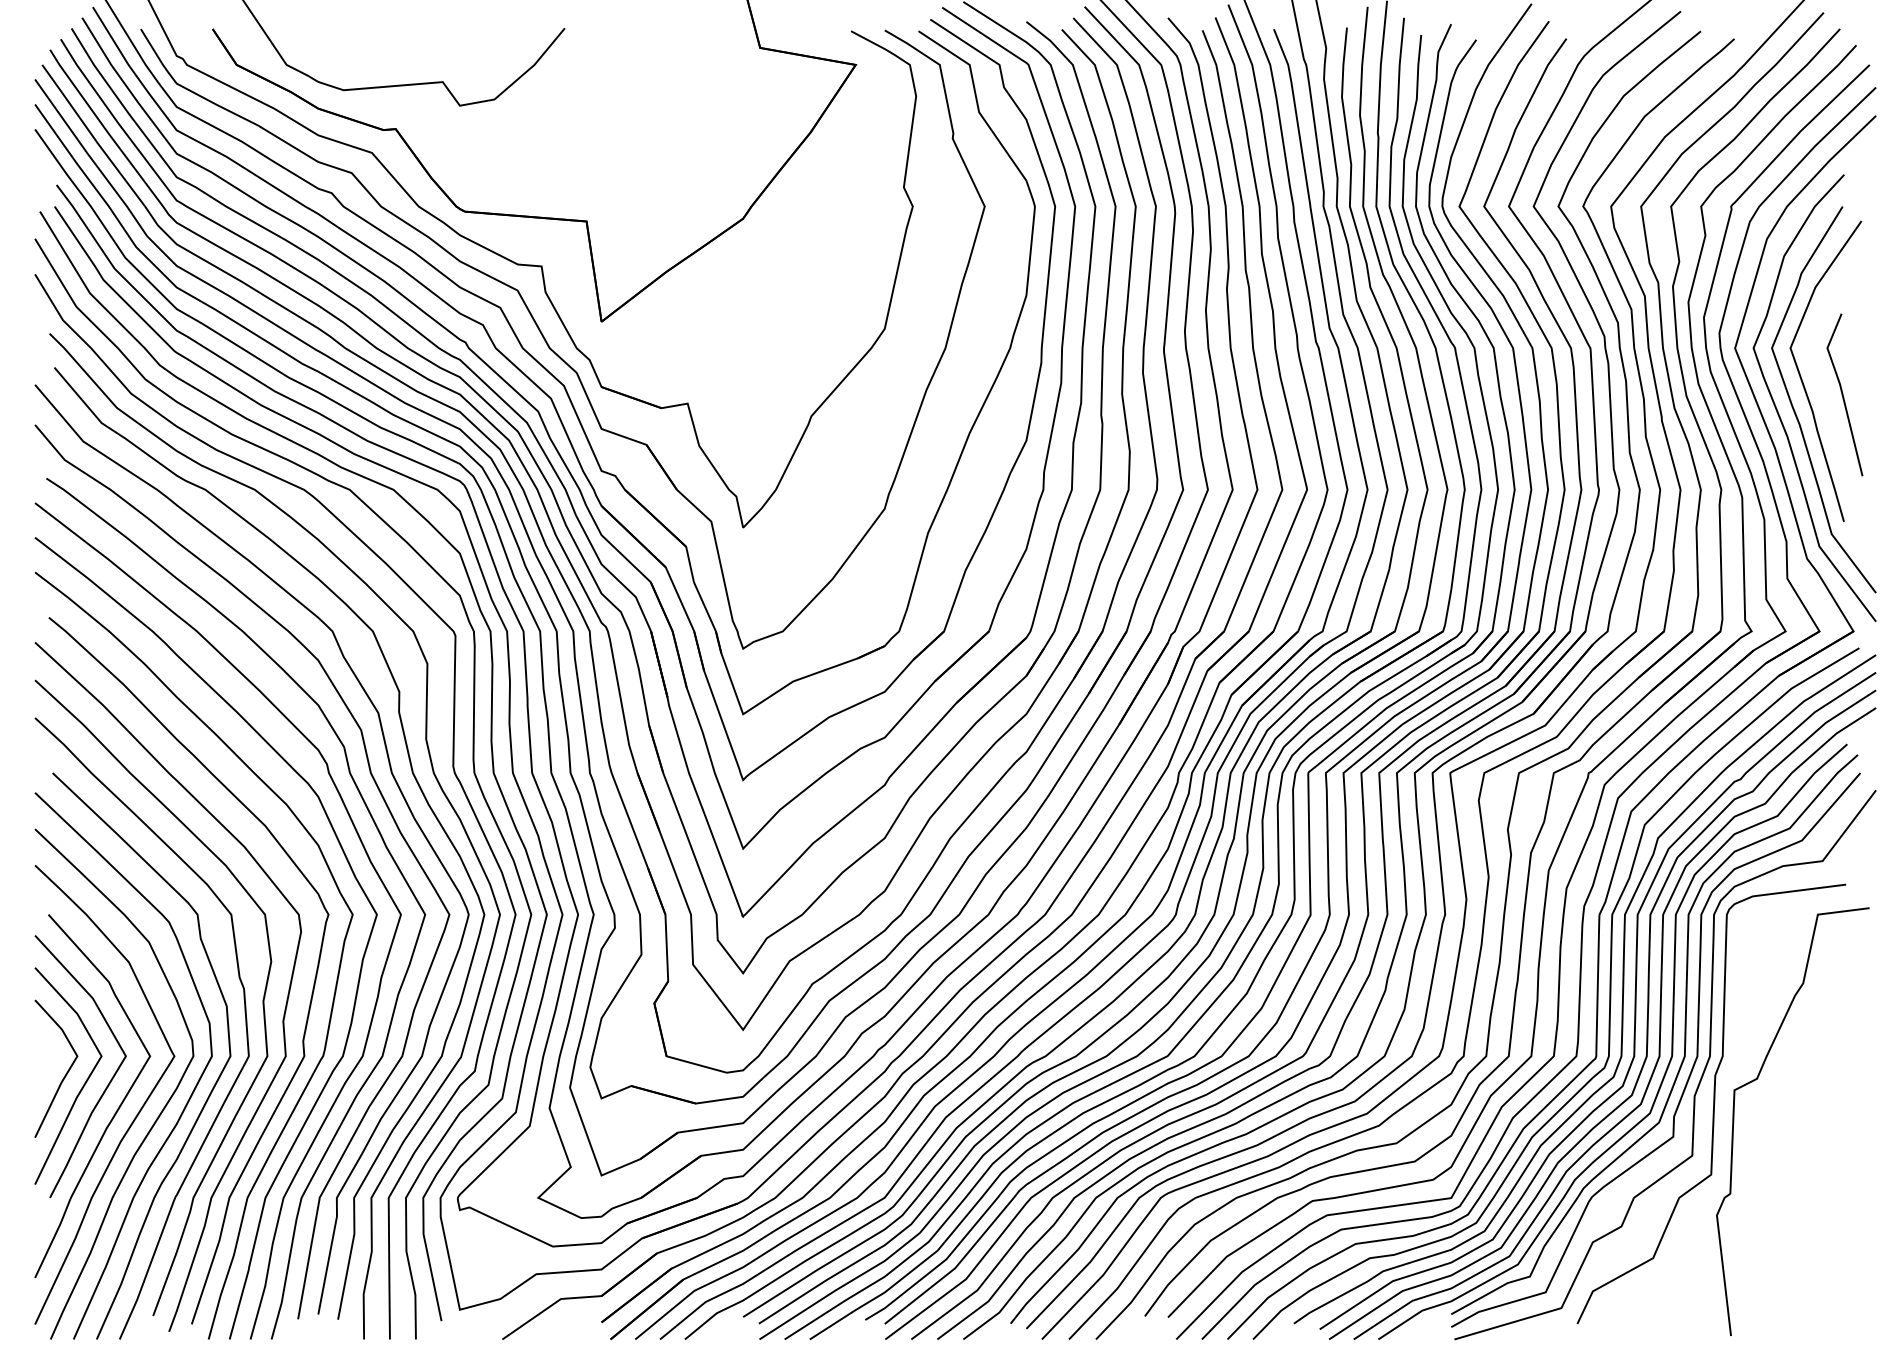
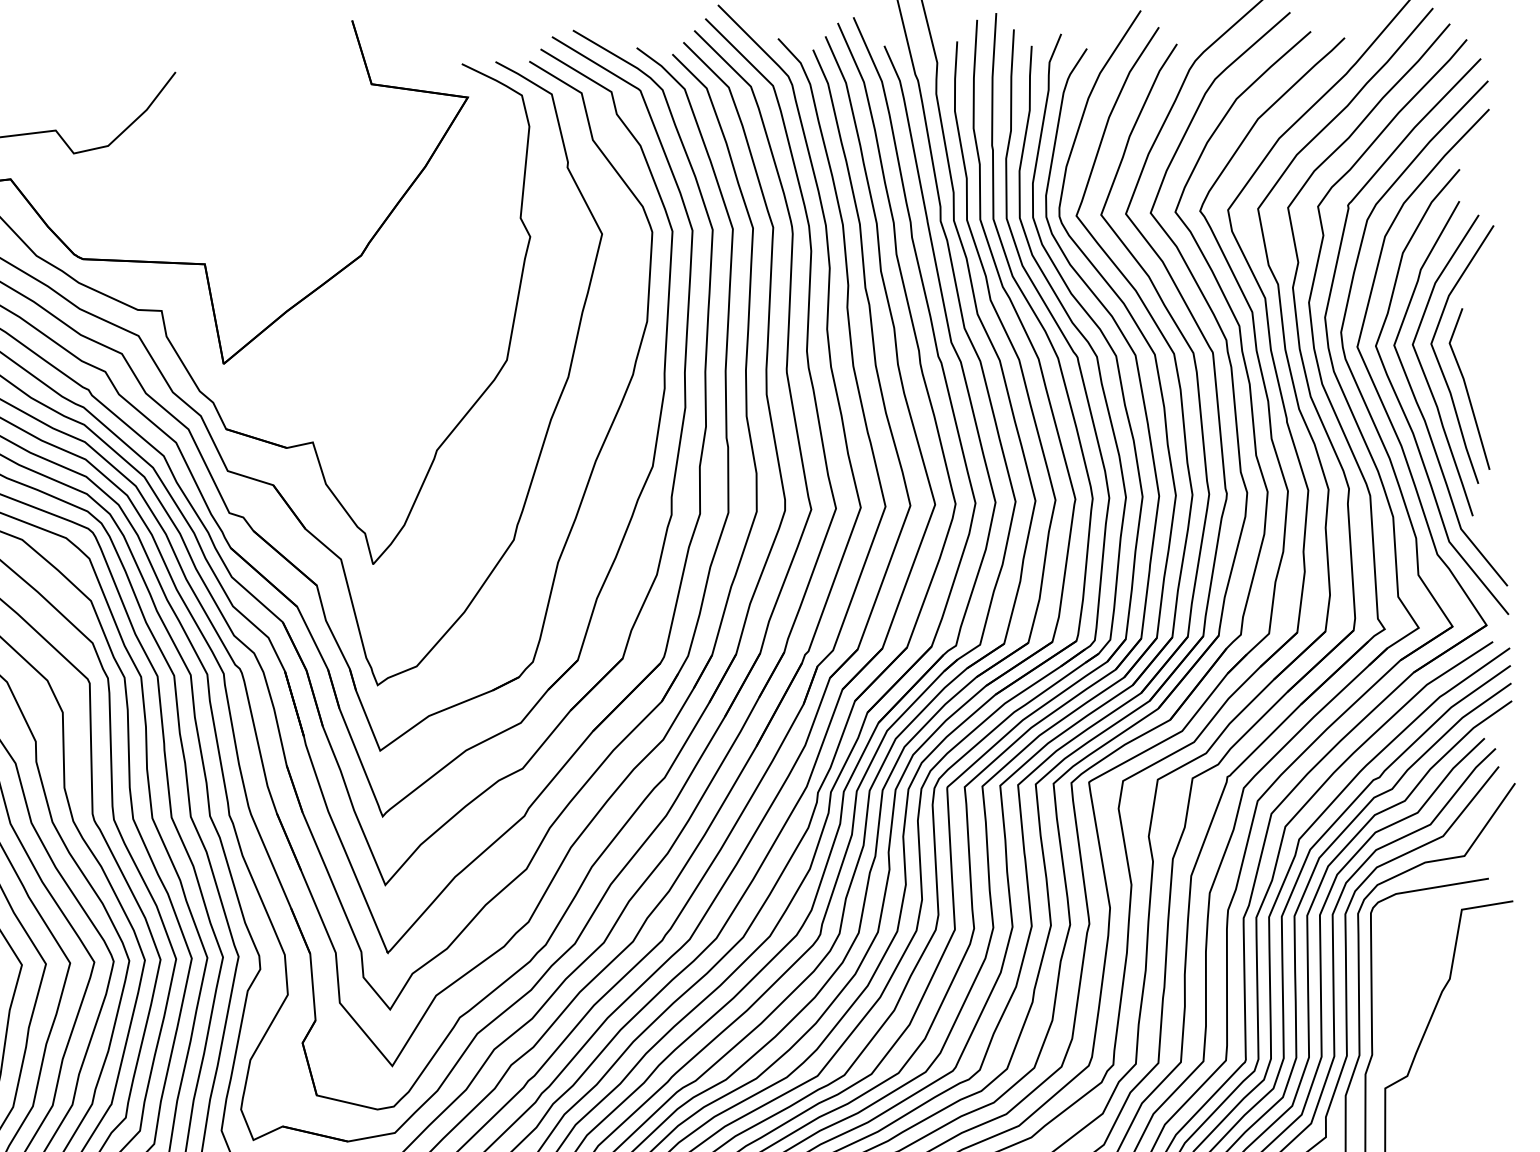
curve: (1817, 368) -> (1440, 363), added

